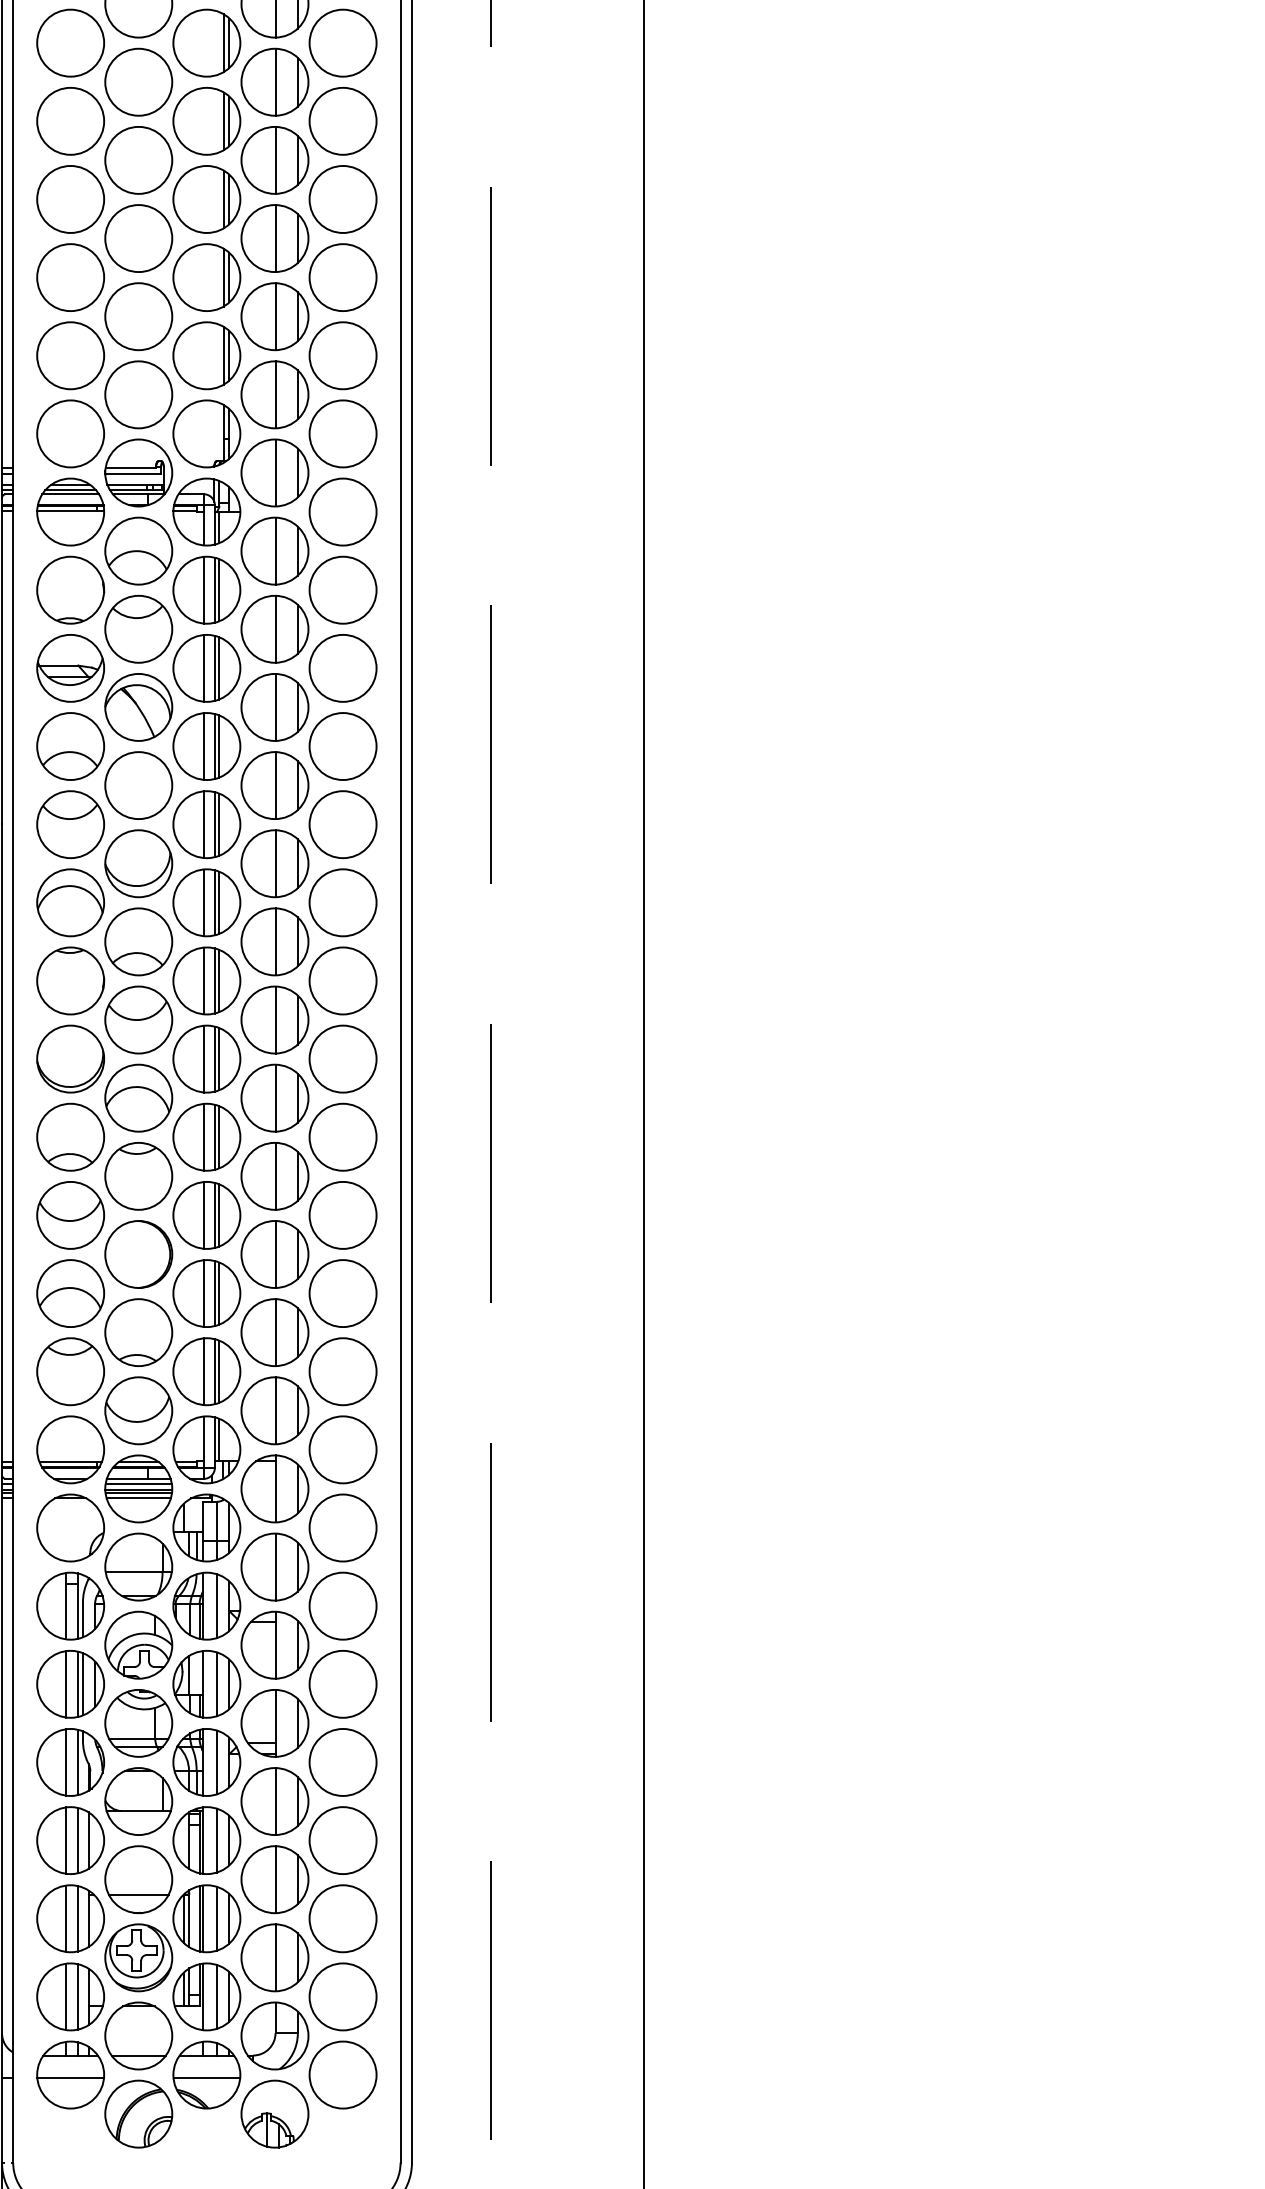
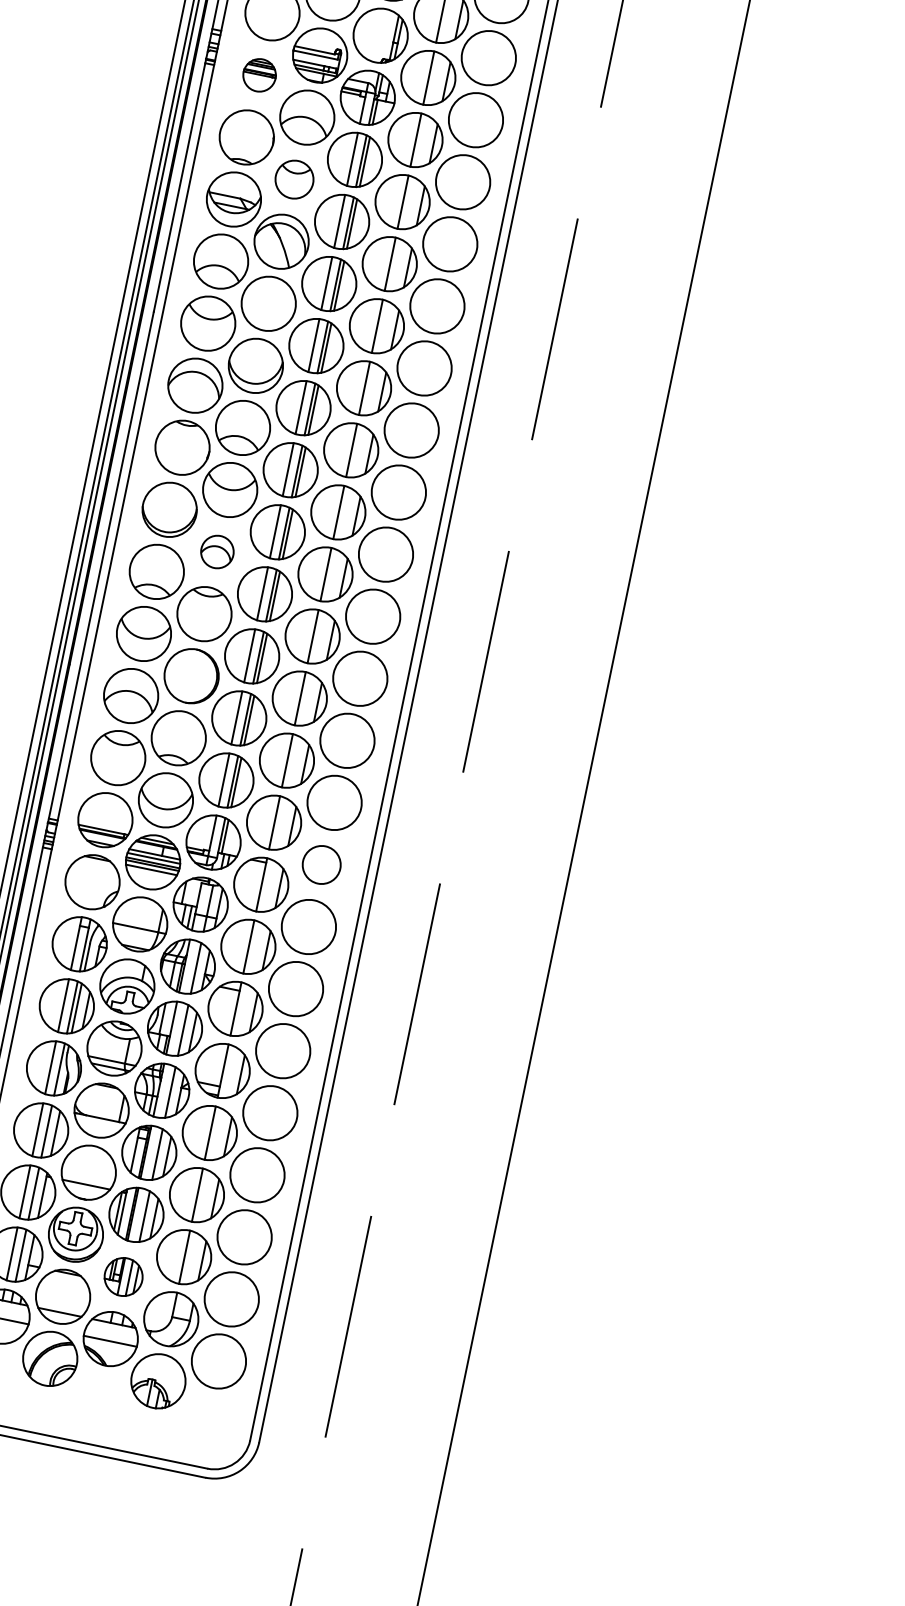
part: (70, 511) -> (259, 74), size x0.6
part: (138, 628) -> (294, 179), size x0.7
part: (138, 1097) -> (217, 551), size x0.6
circle: (342, 1449) -> (321, 864), size x0.7
part: (206, 1996) -> (123, 1276), size x0.7

